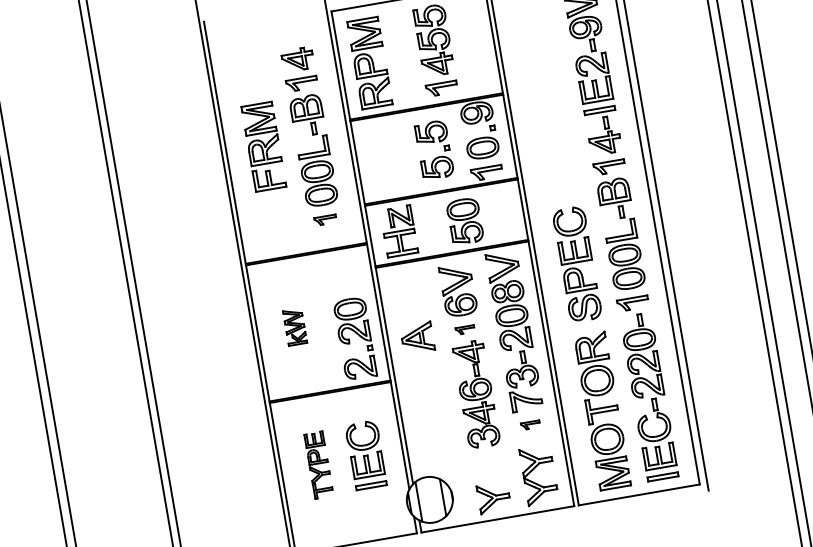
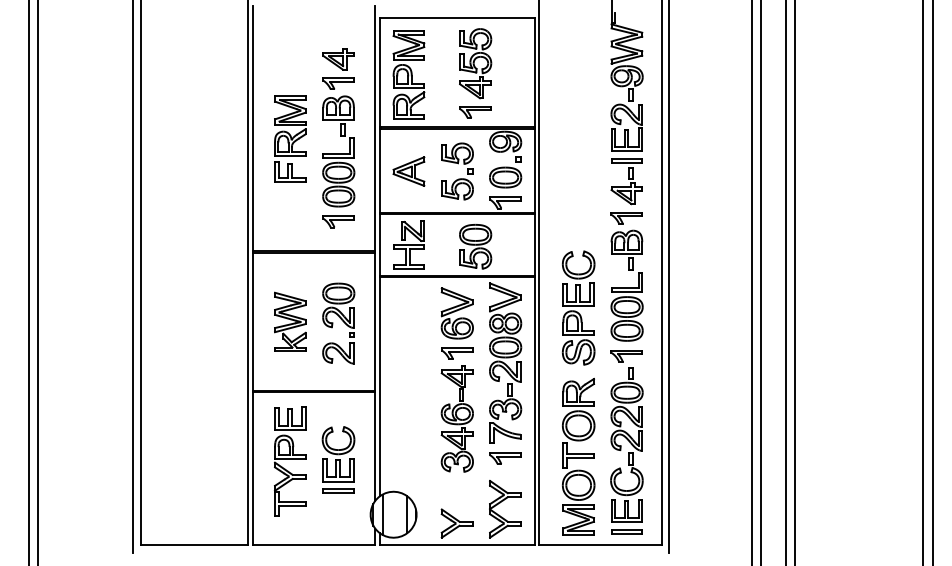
part: (325, 219) -> (338, 221), size x1.43
part: (295, 326) -> (290, 321), size x1.67
part: (465, 329) -> (457, 353), size x1.67
part: (355, 338) -> (338, 323), moved
part: (417, 338) -> (408, 171), moved
part: (530, 425) -> (505, 458), size x1.67
part: (319, 464) -> (290, 461), size x1.67

